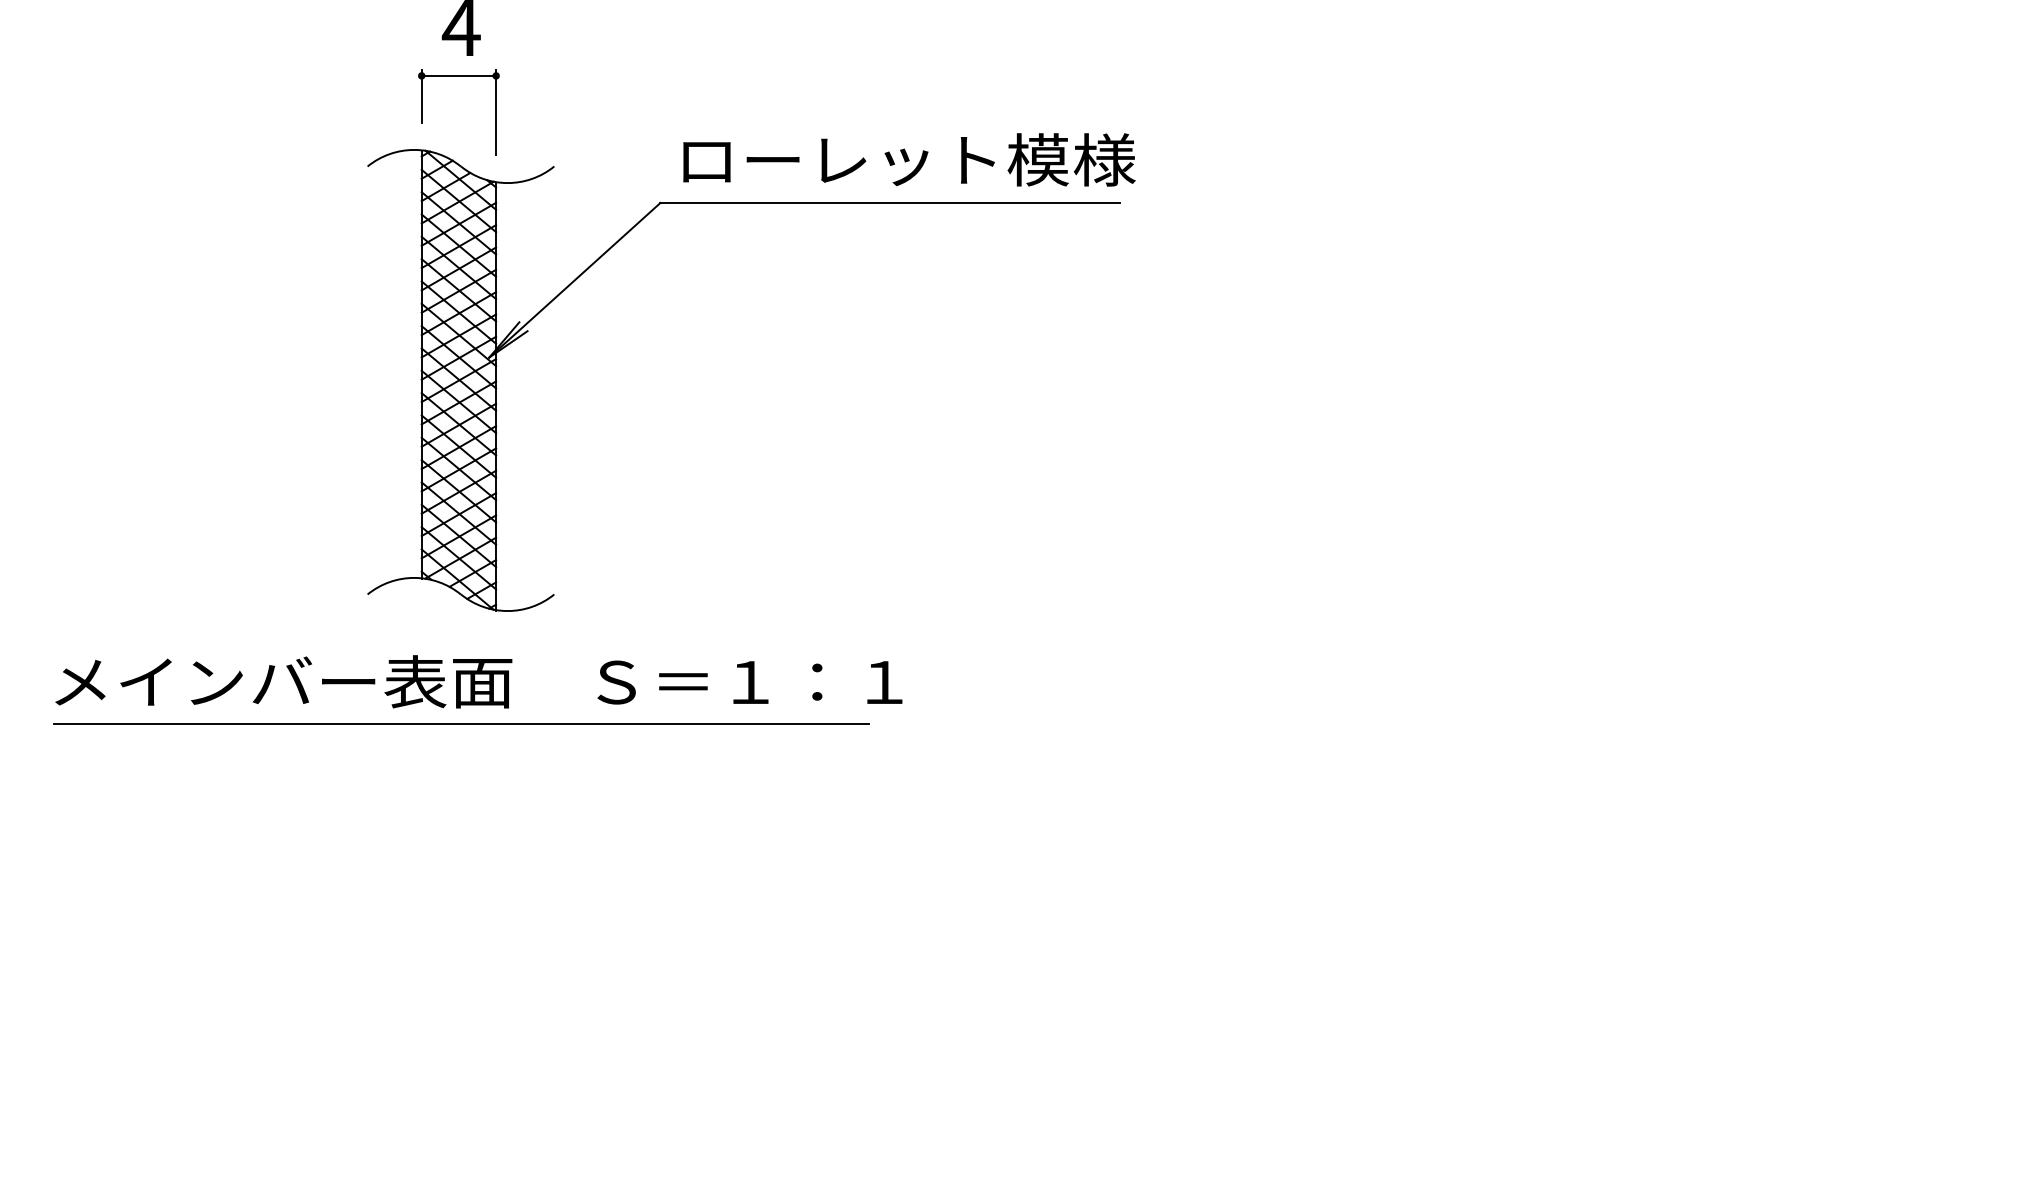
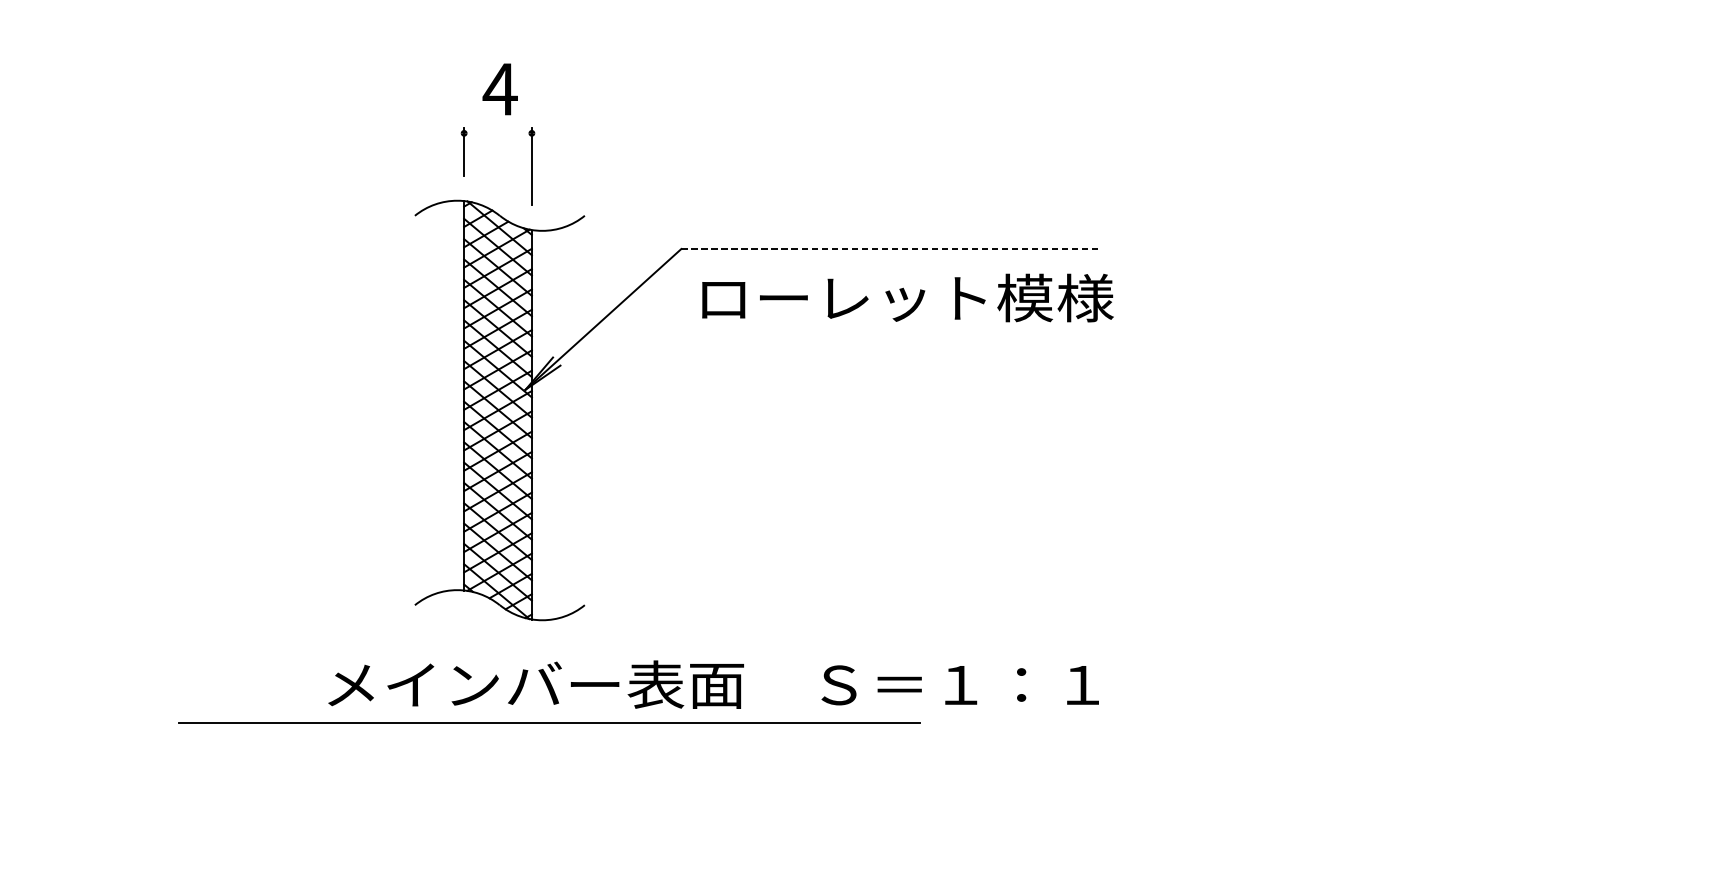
line: (458, 75) -> (497, 132), removed
text: (909, 159) -> (908, 297), moved
line: (890, 202) -> (890, 248), solid -> dashed
text: (478, 681) -> (713, 684), moved
line: (461, 723) -> (549, 722), moved

